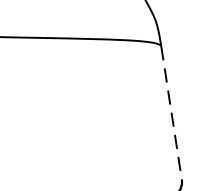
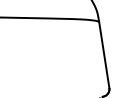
line: (171, 113) -> (104, 55), dashed -> solid

